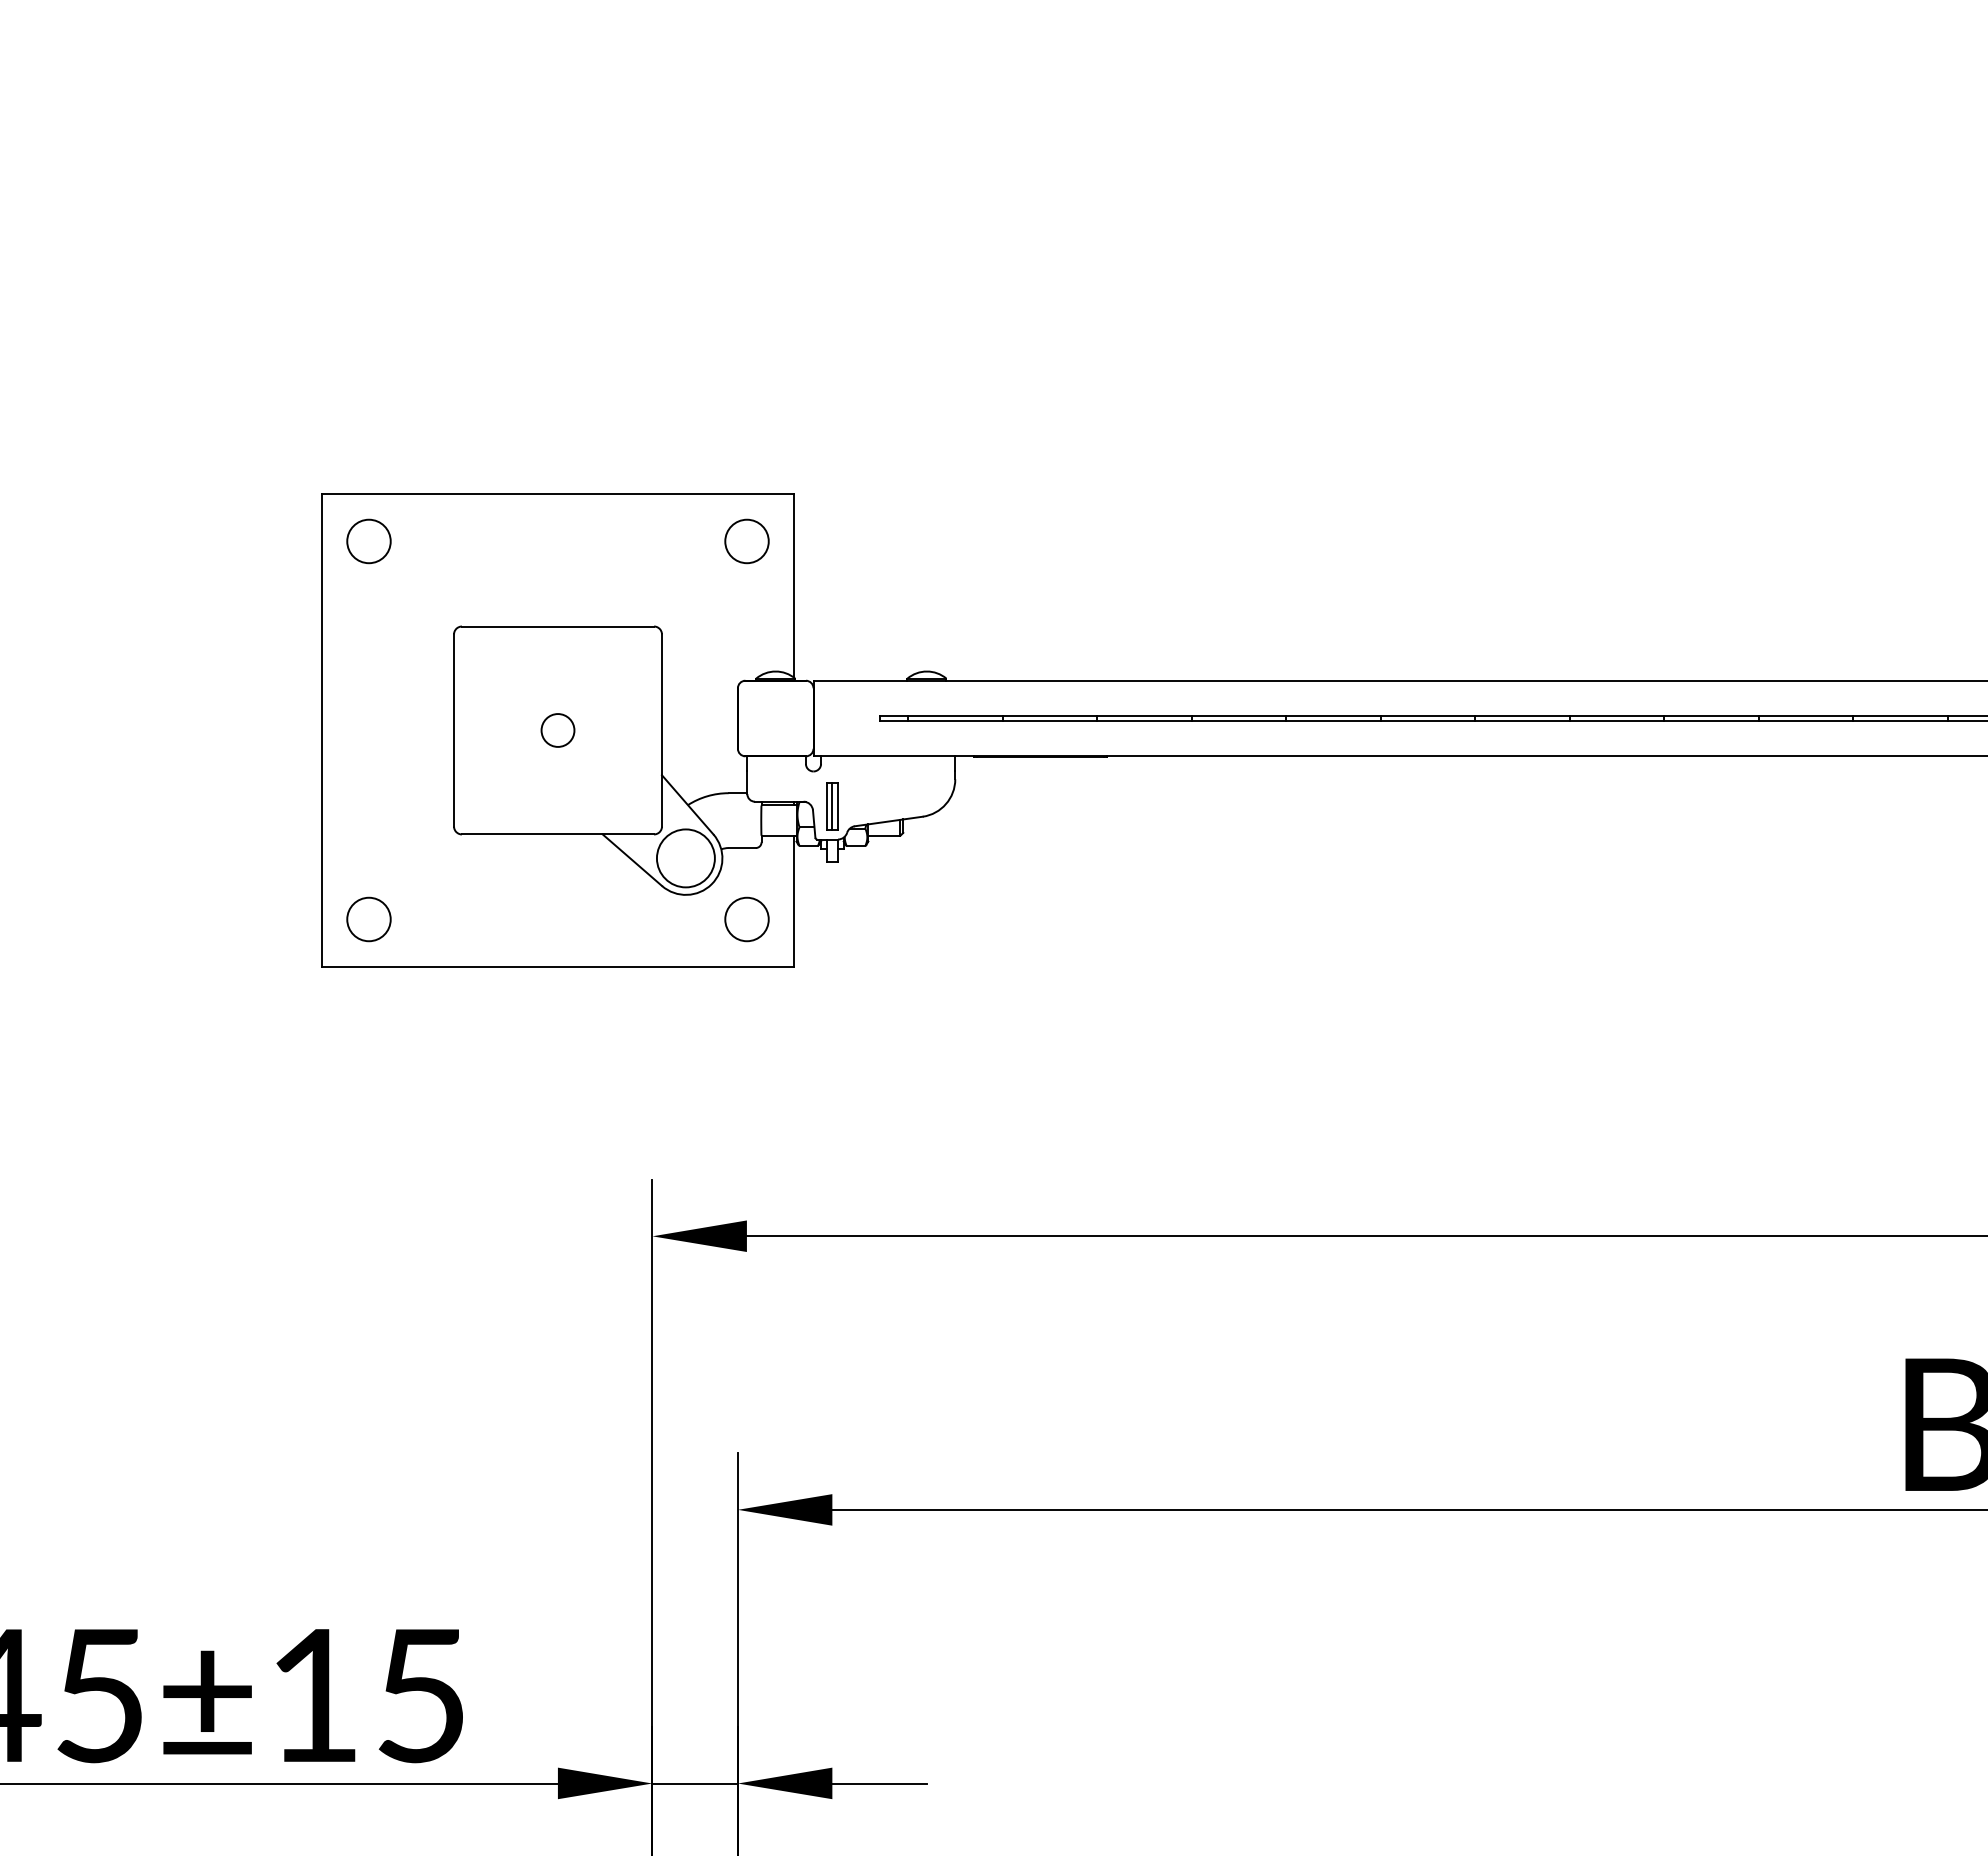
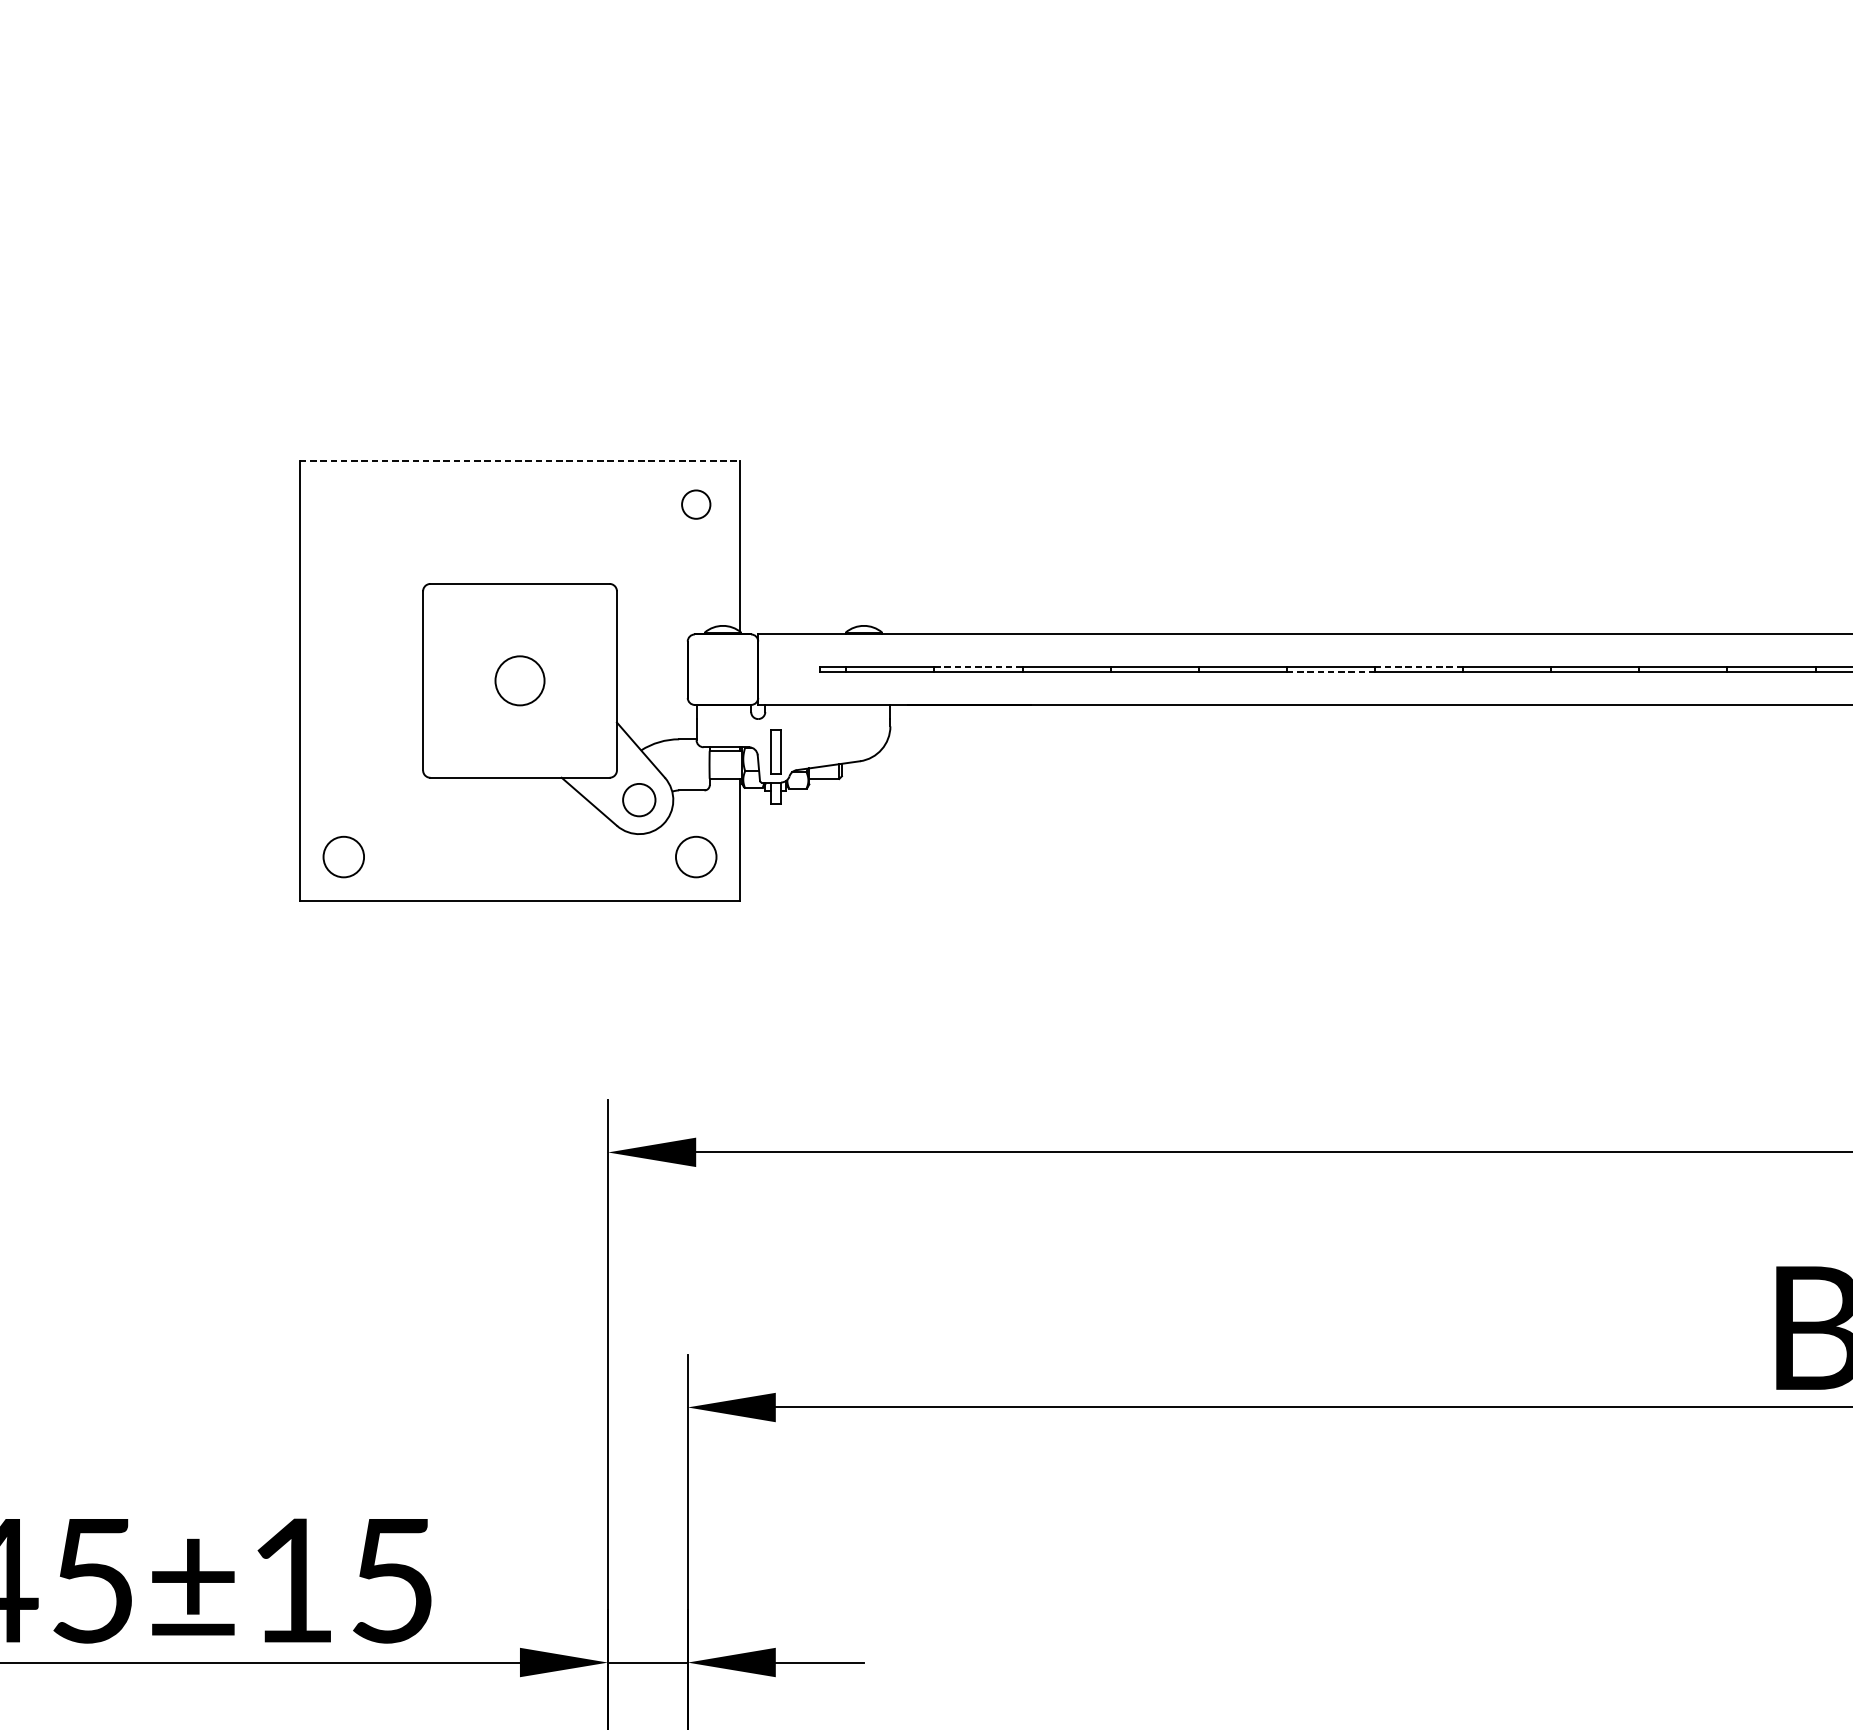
line: (558, 494) -> (520, 460), solid -> dashed
circle: (368, 541) -> (343, 504), removed
circle: (746, 541) -> (695, 504), size x0.7
line: (1049, 715) -> (978, 666), solid -> dashed
line: (1521, 715) -> (1418, 666), solid -> dashed
line: (1428, 721) -> (1331, 672), solid -> dashed
circle: (557, 730) -> (519, 680), size x1.6
line: (832, 806) -> (775, 751), removed
circle: (685, 858) -> (638, 800), size x0.6

